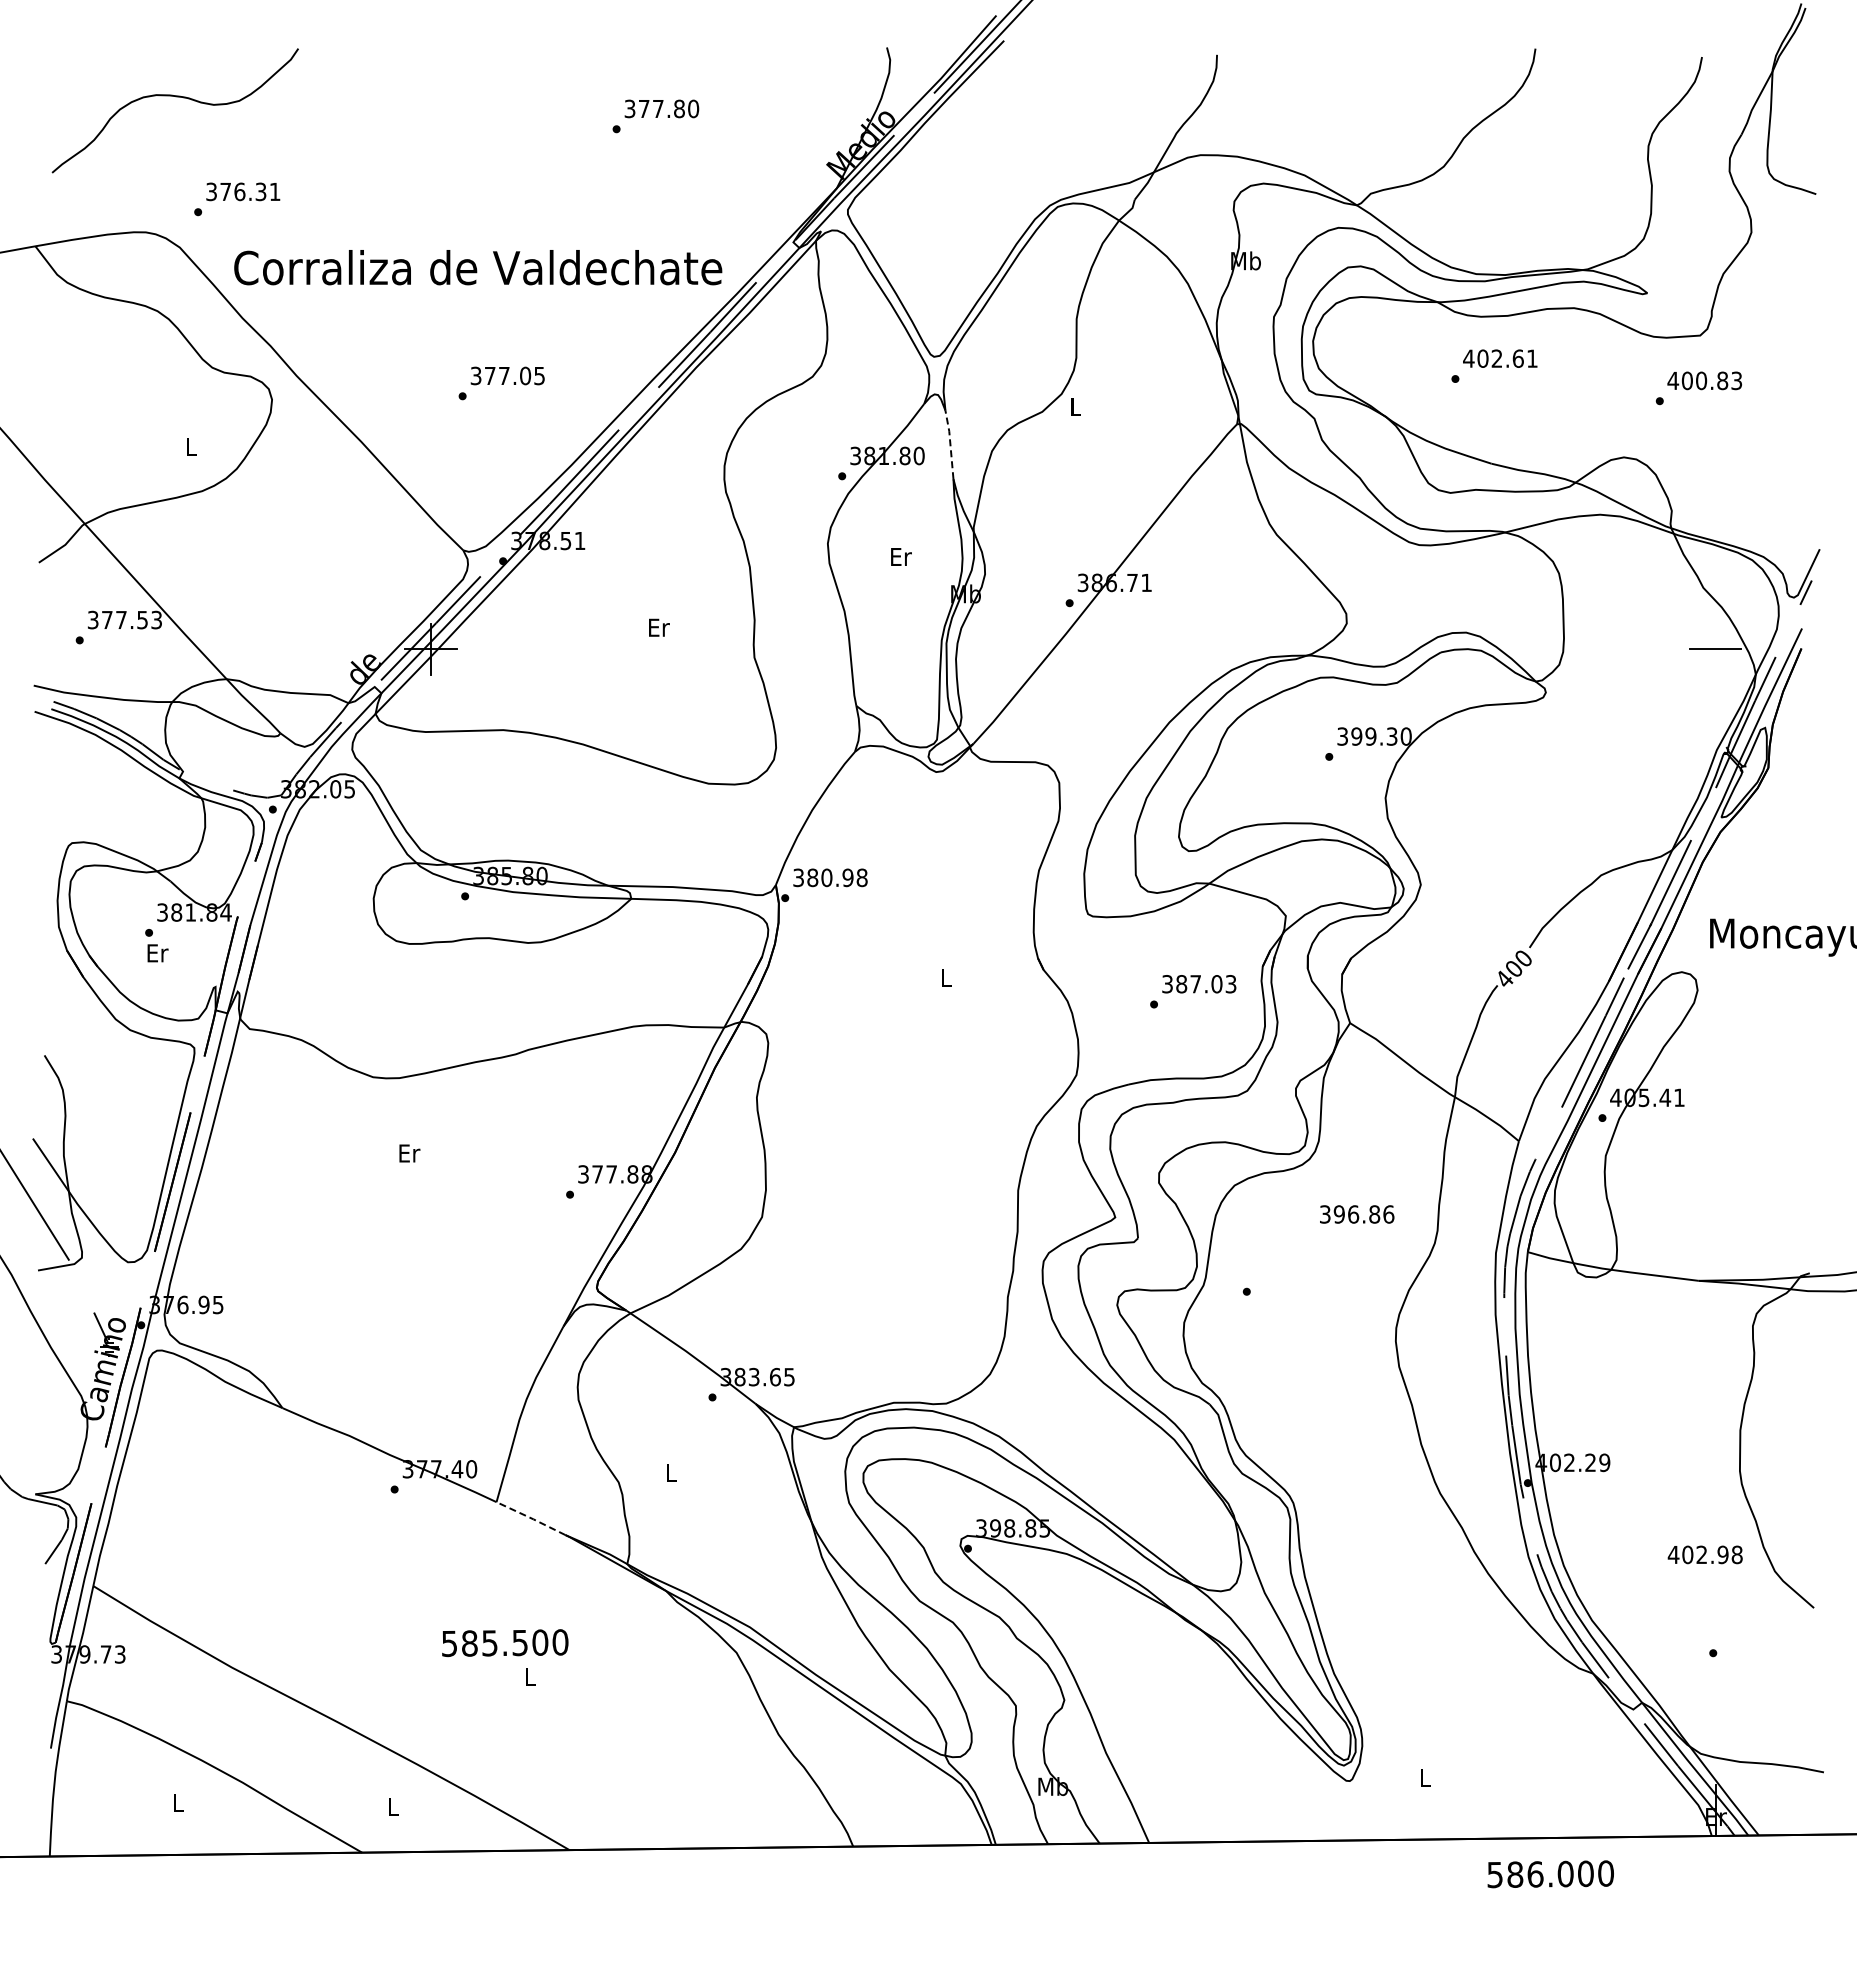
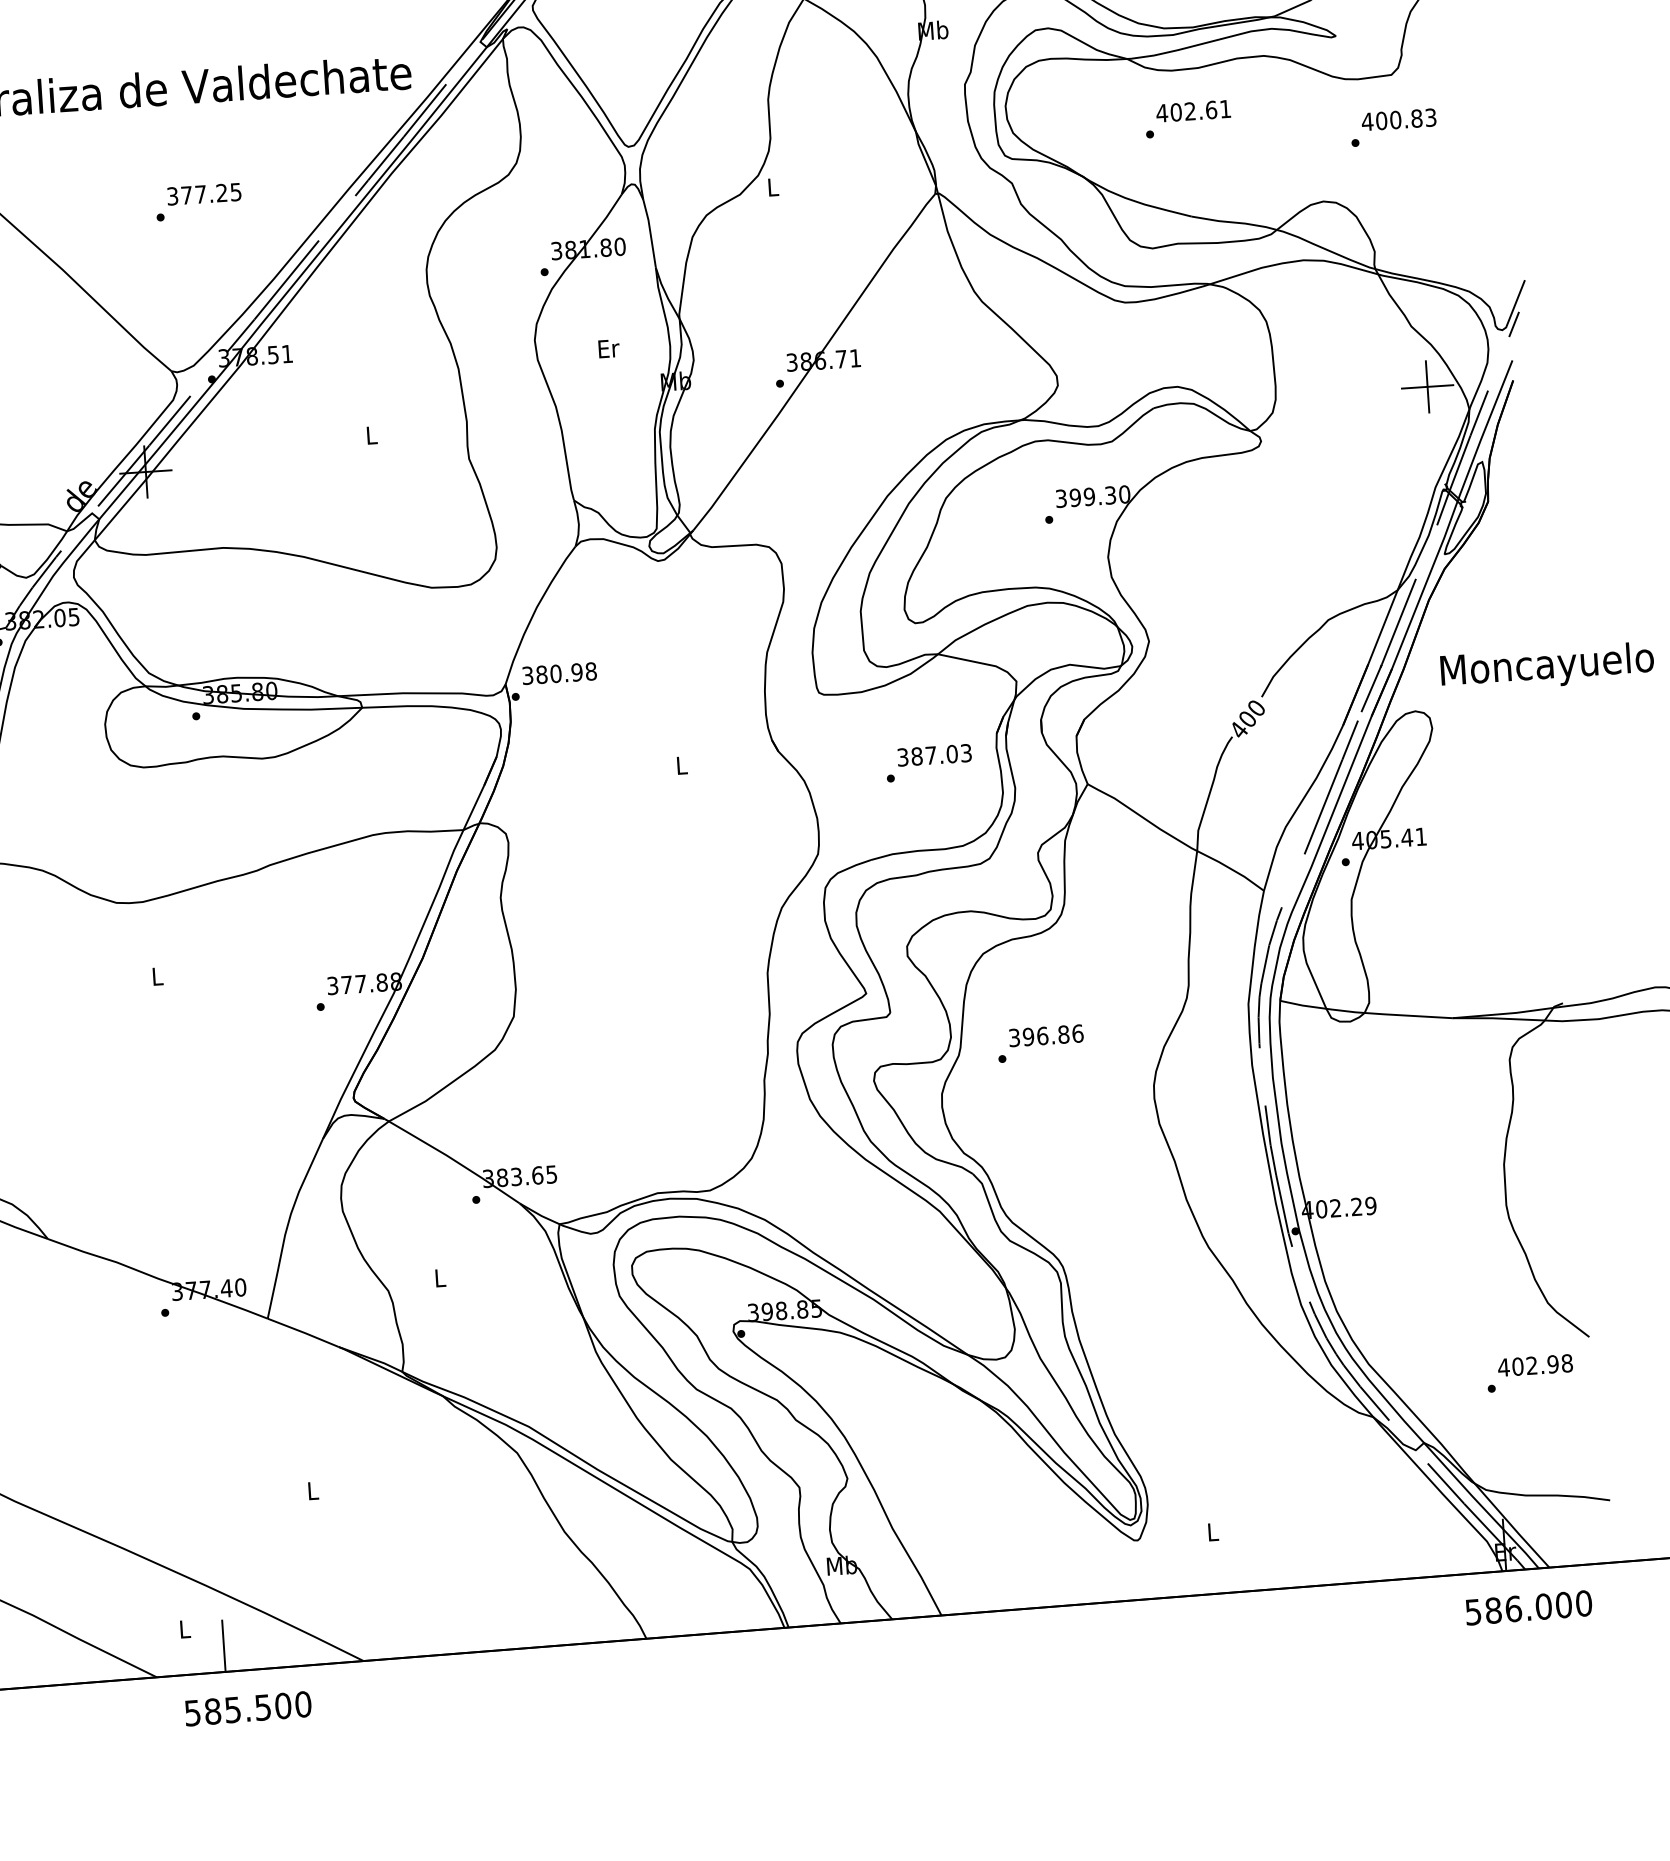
text: (525, 375) -> (221, 192), 377.05 -> 377.25
line: (950, 443) -> (650, 232), dashed -> solid
text: (659, 627) -> (372, 435), Er -> L
line: (1715, 648) -> (1427, 386), added
text: (409, 1153) -> (157, 976), Er -> L
text: (1357, 1214) -> (1046, 1035), moved
line: (531, 1518) -> (303, 1332), dashed -> solid
text: (1704, 1554) -> (1534, 1365), moved
text: (505, 1643) -> (248, 1709), moved
line: (431, 1825) -> (224, 1645), added
text: (1550, 1874) -> (1528, 1608), moved

